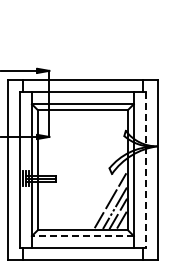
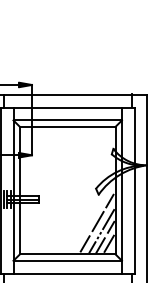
line: (145, 170) -> (134, 190), dashed -> solid
line: (82, 236) -> (67, 261), dashed -> solid

